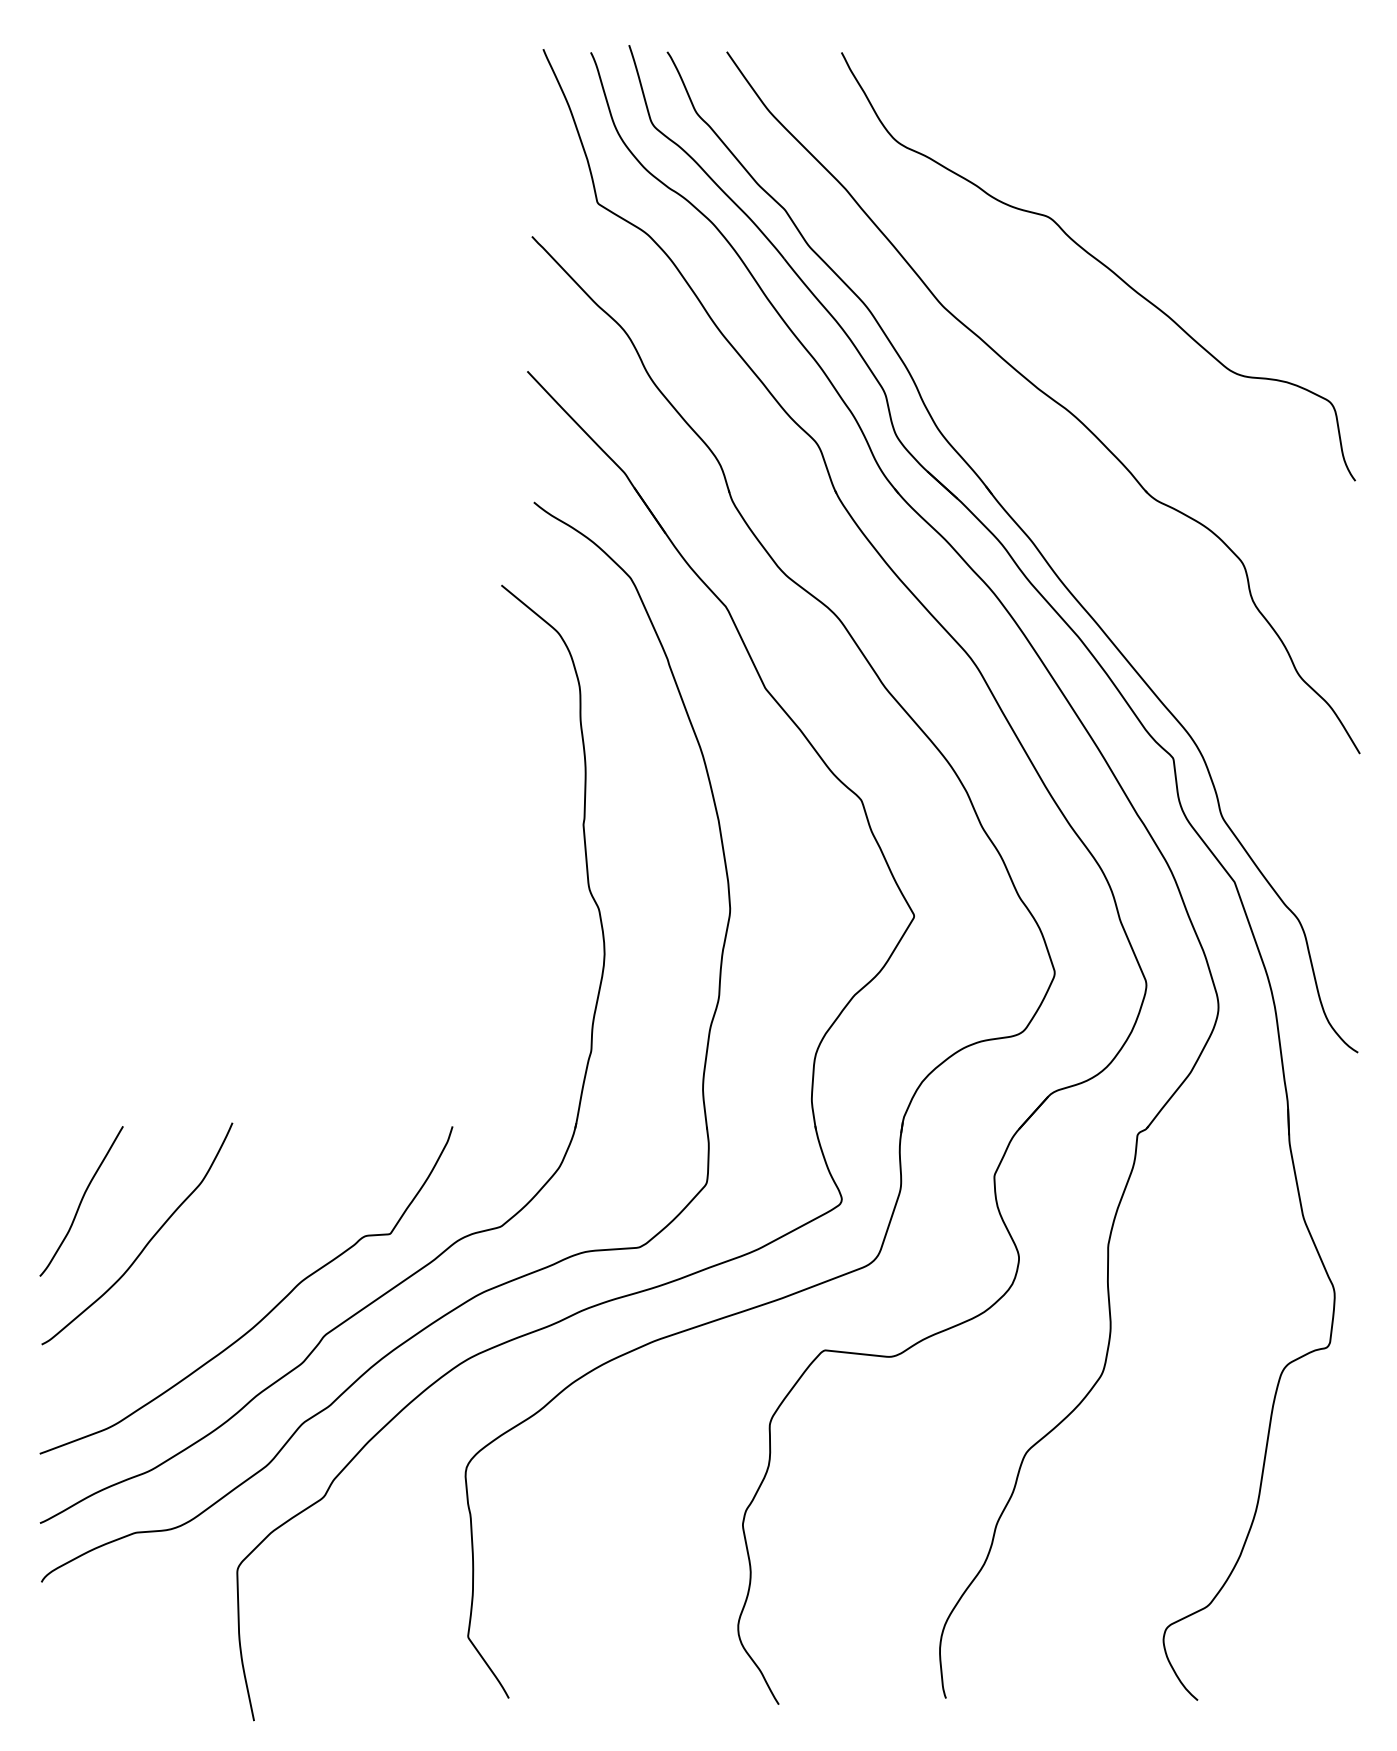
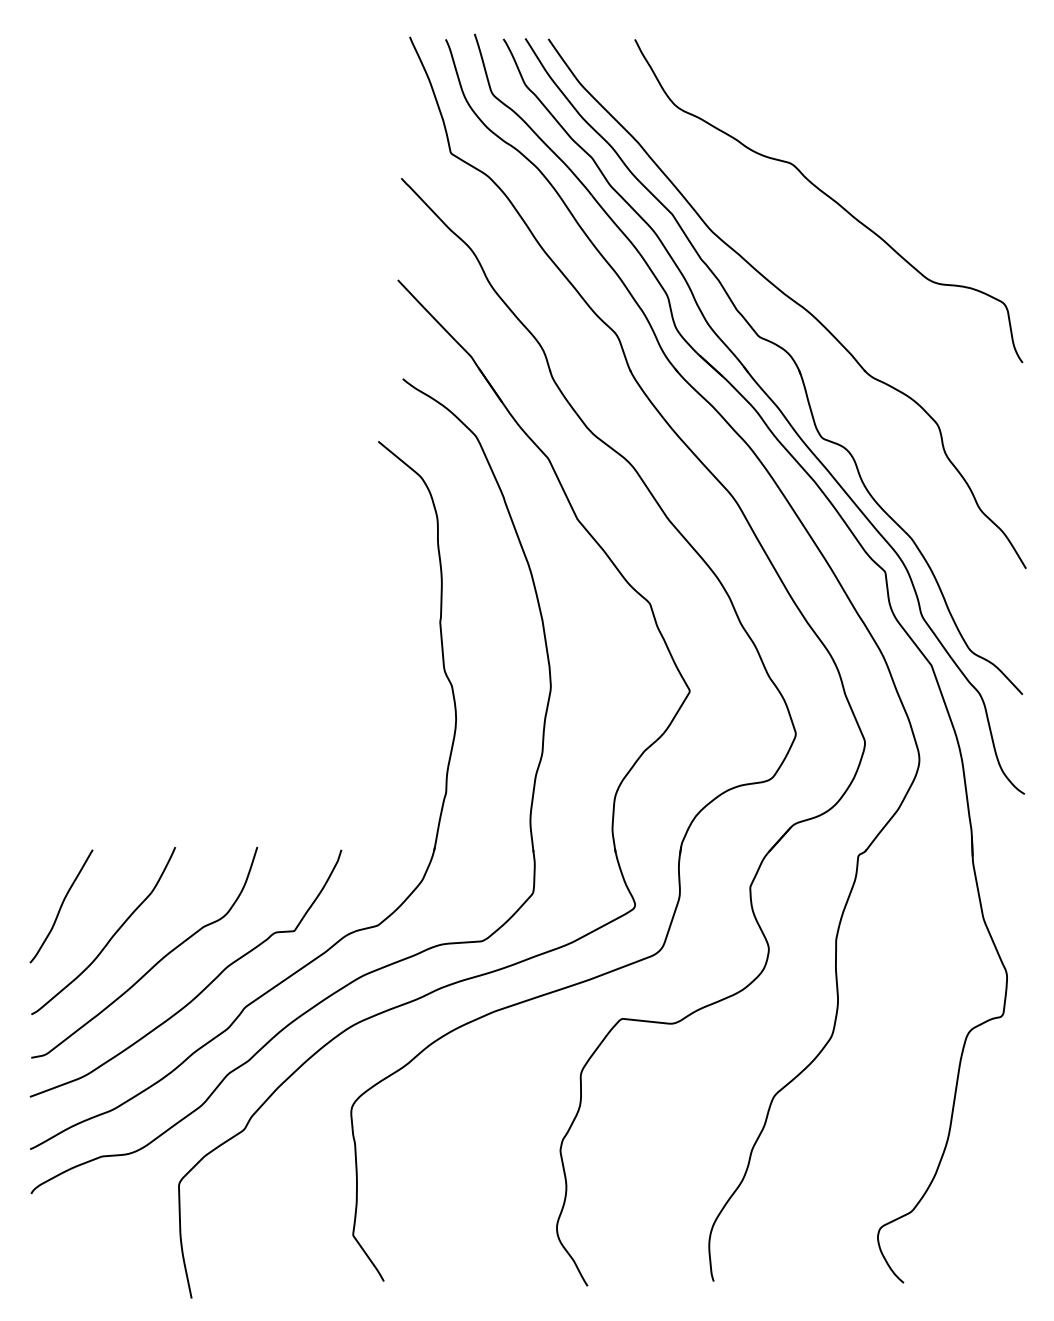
part: (1039, 465) -> (784, 351), added
curve: (206, 1277) -> (155, 963), added

